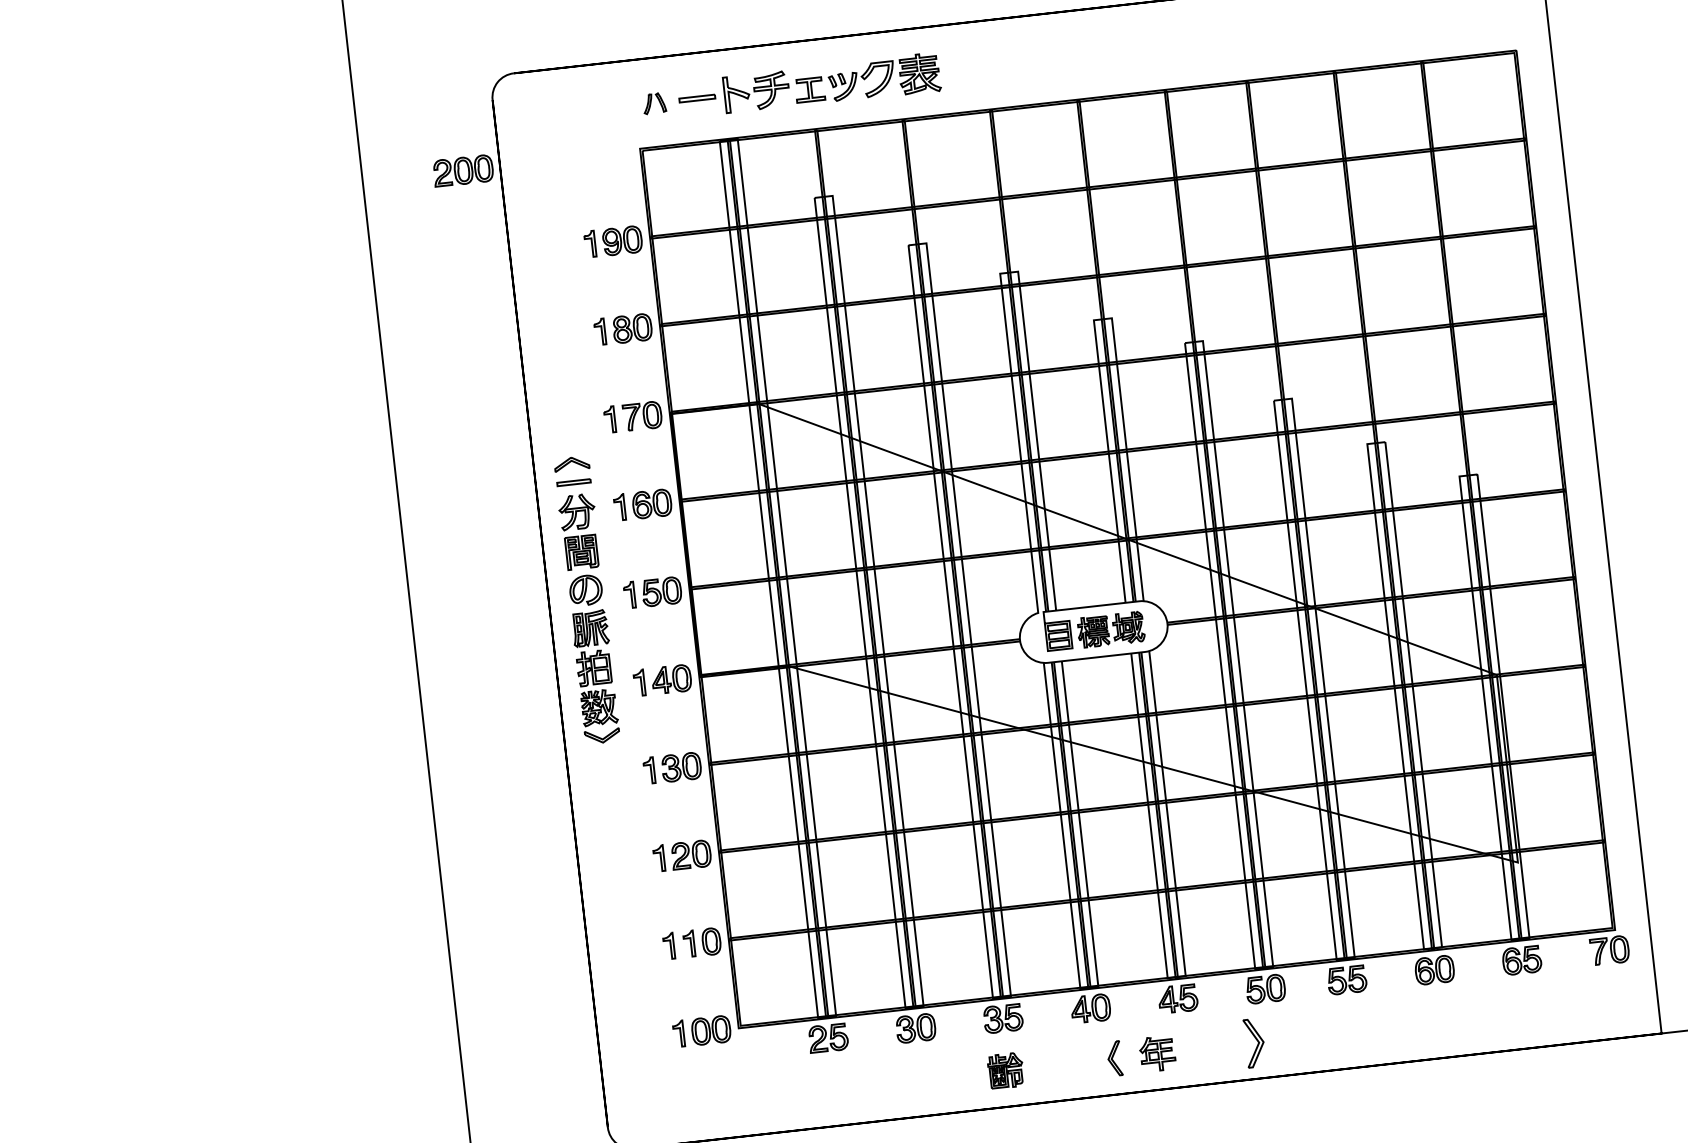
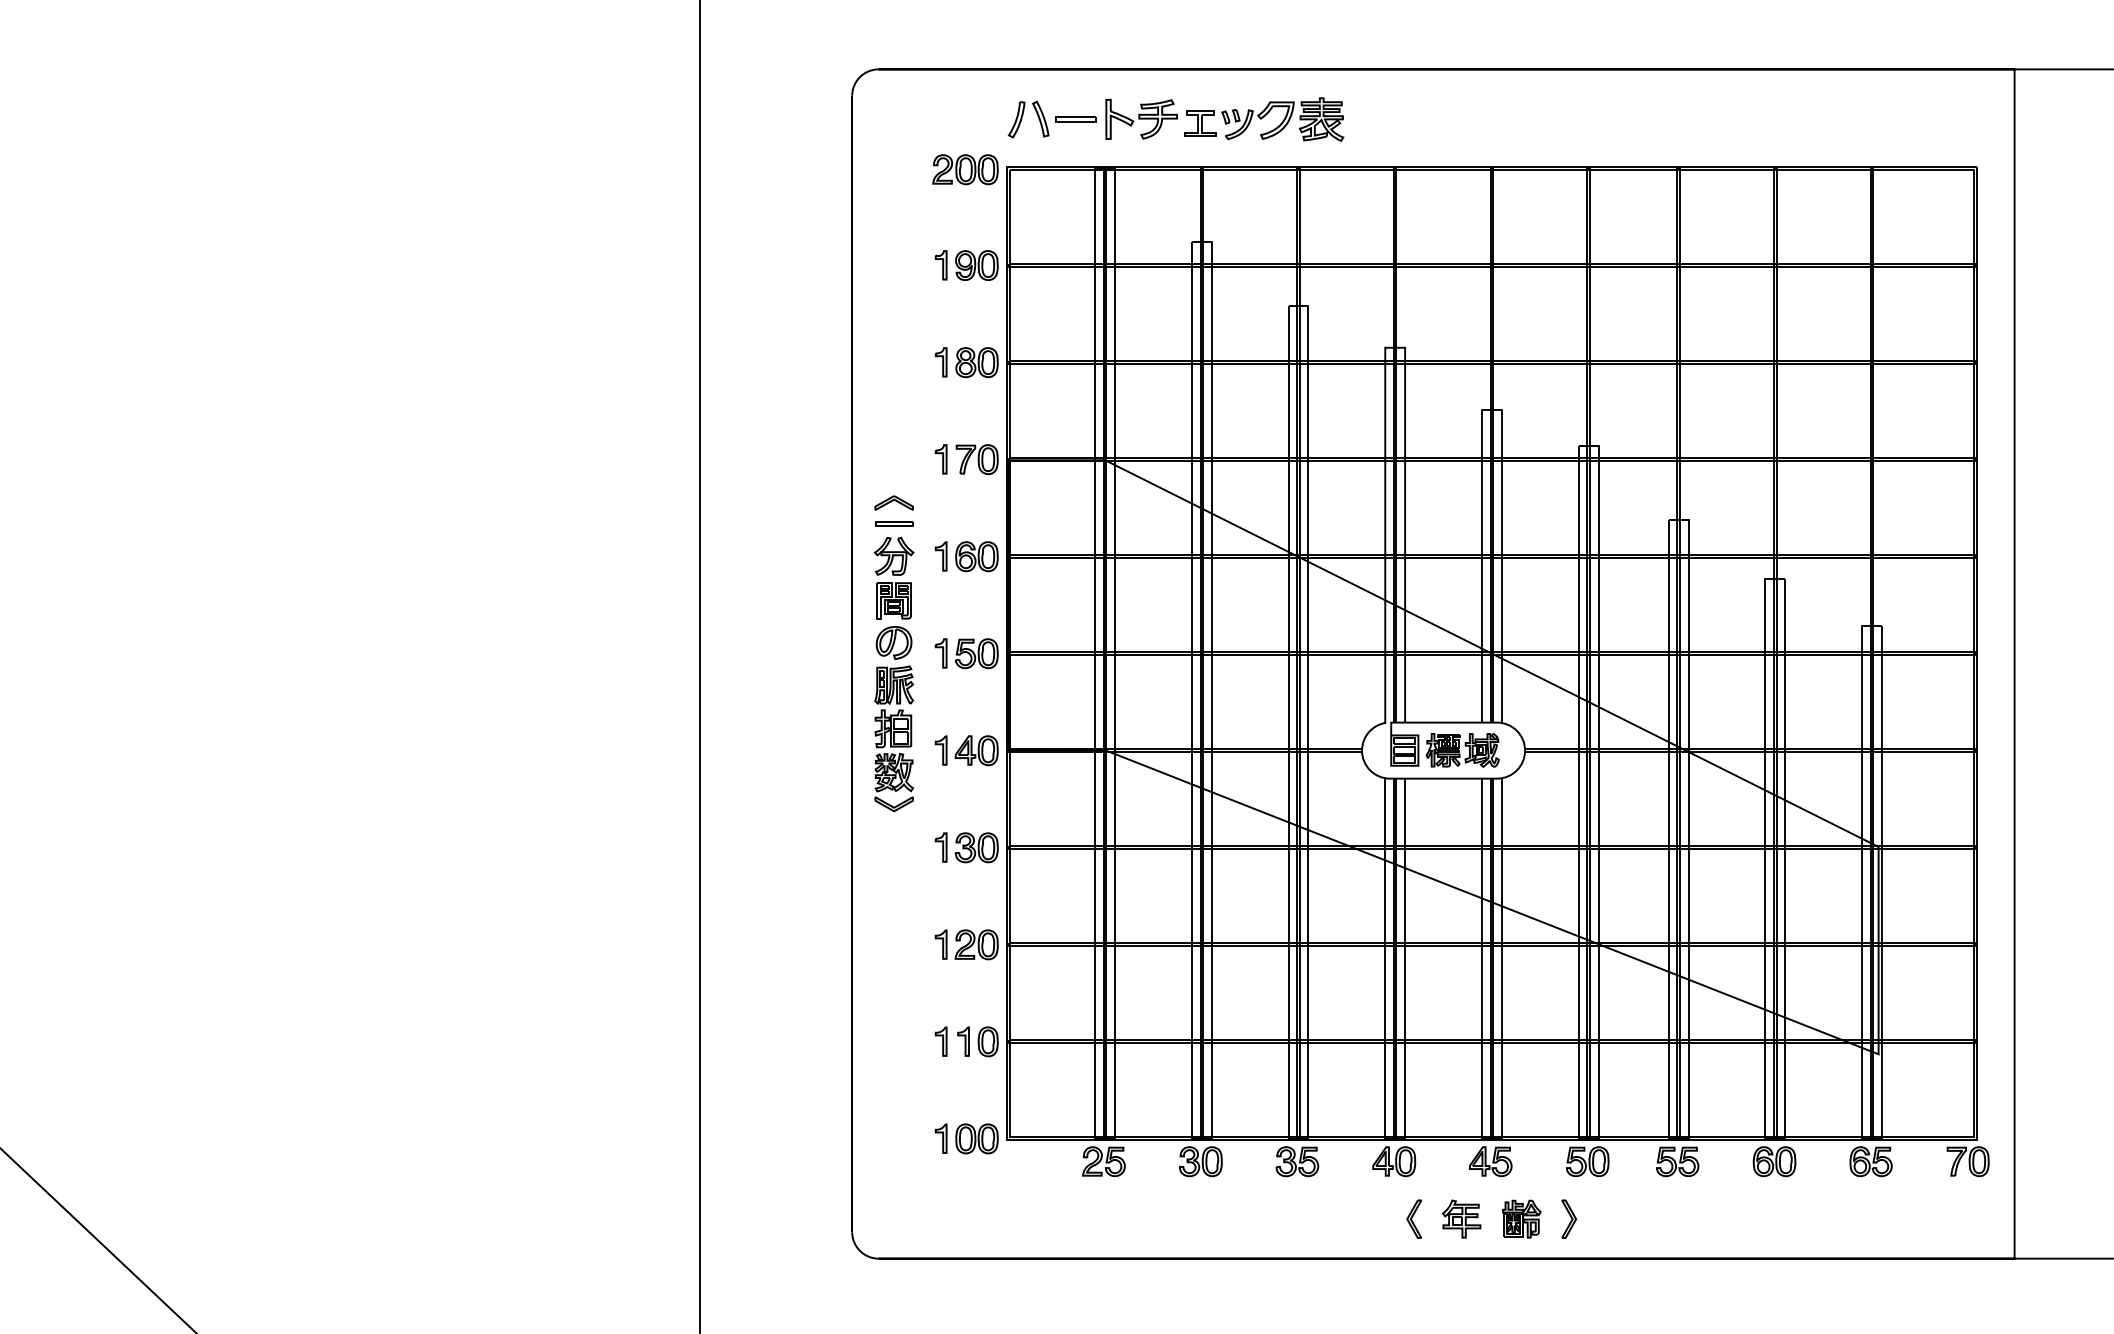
part: (654, 103) -> (1028, 119), size x1.67
part: (463, 170) -> (965, 169), moved
part: (1255, 1042) -> (1569, 1218), size x0.71
part: (1005, 1070) -> (1521, 1218), moved

